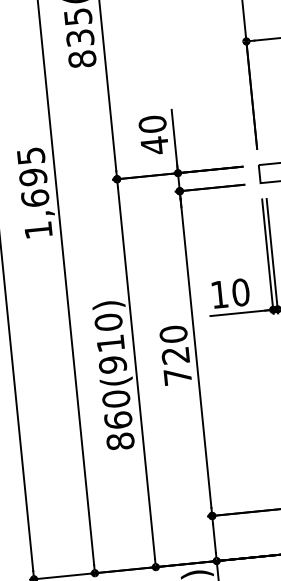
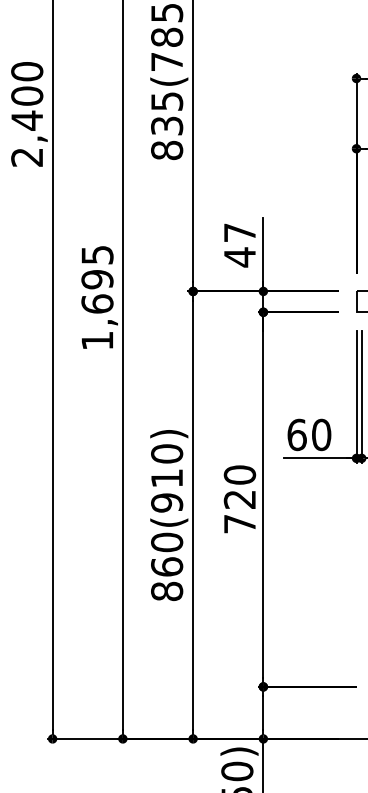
text: (152, 124) -> (239, 232), 40 -> 47
text: (219, 294) -> (296, 434), 10 -> 60

